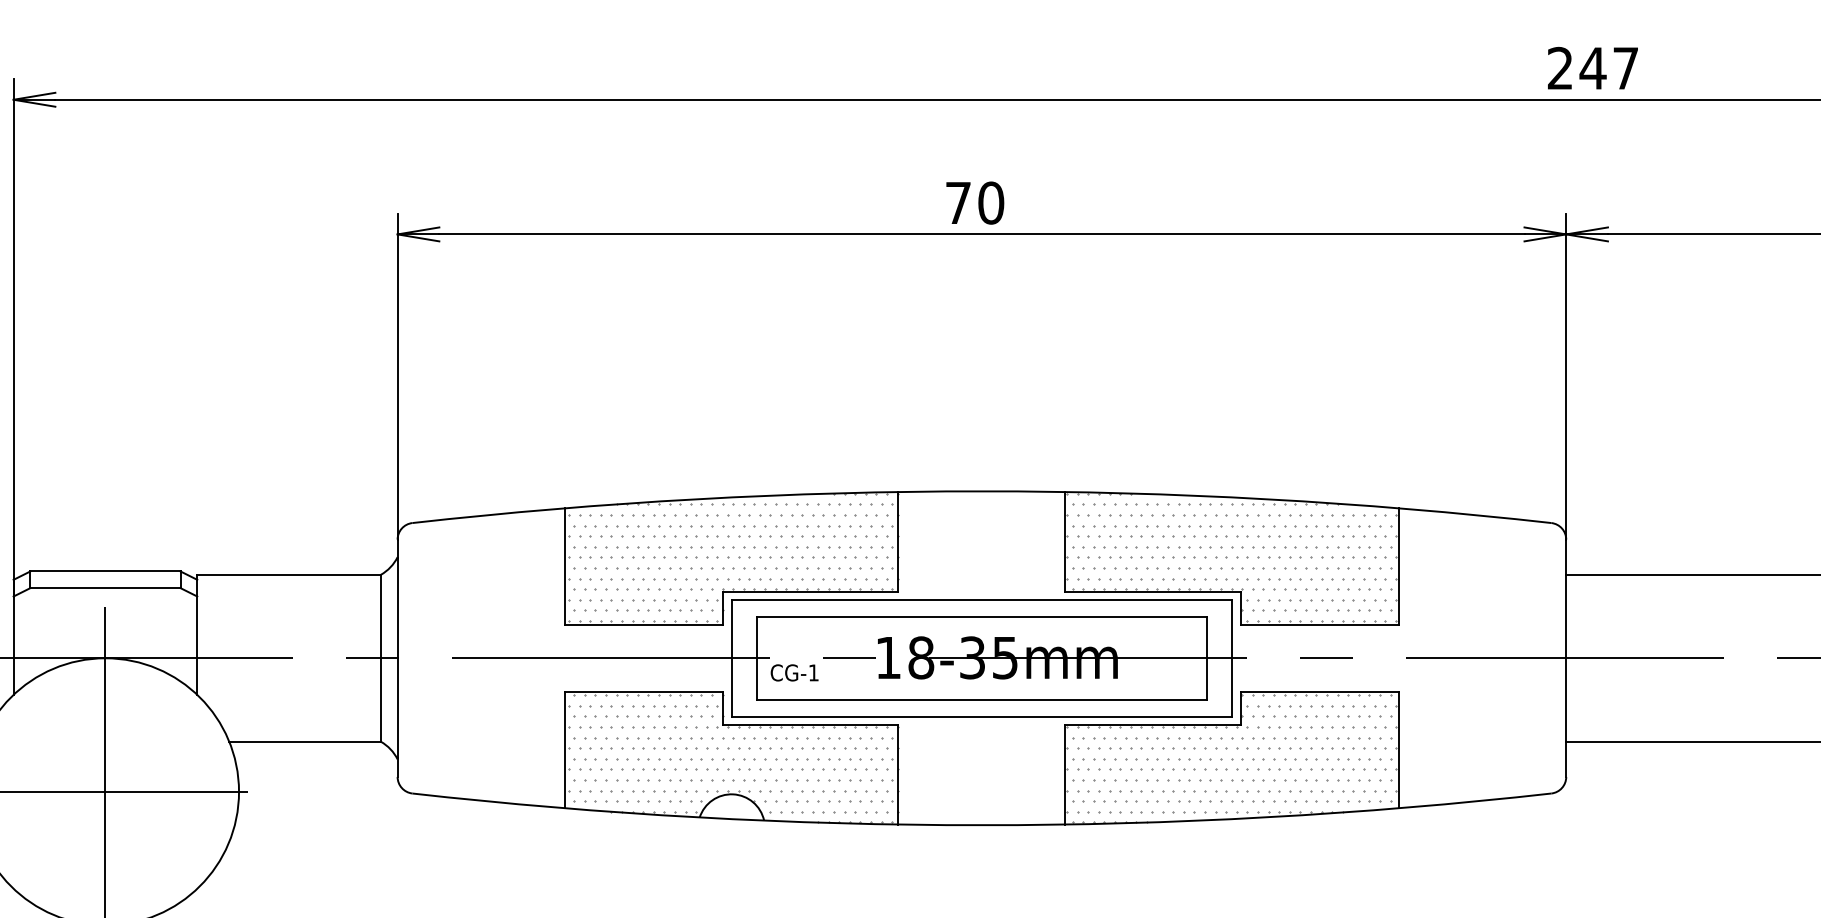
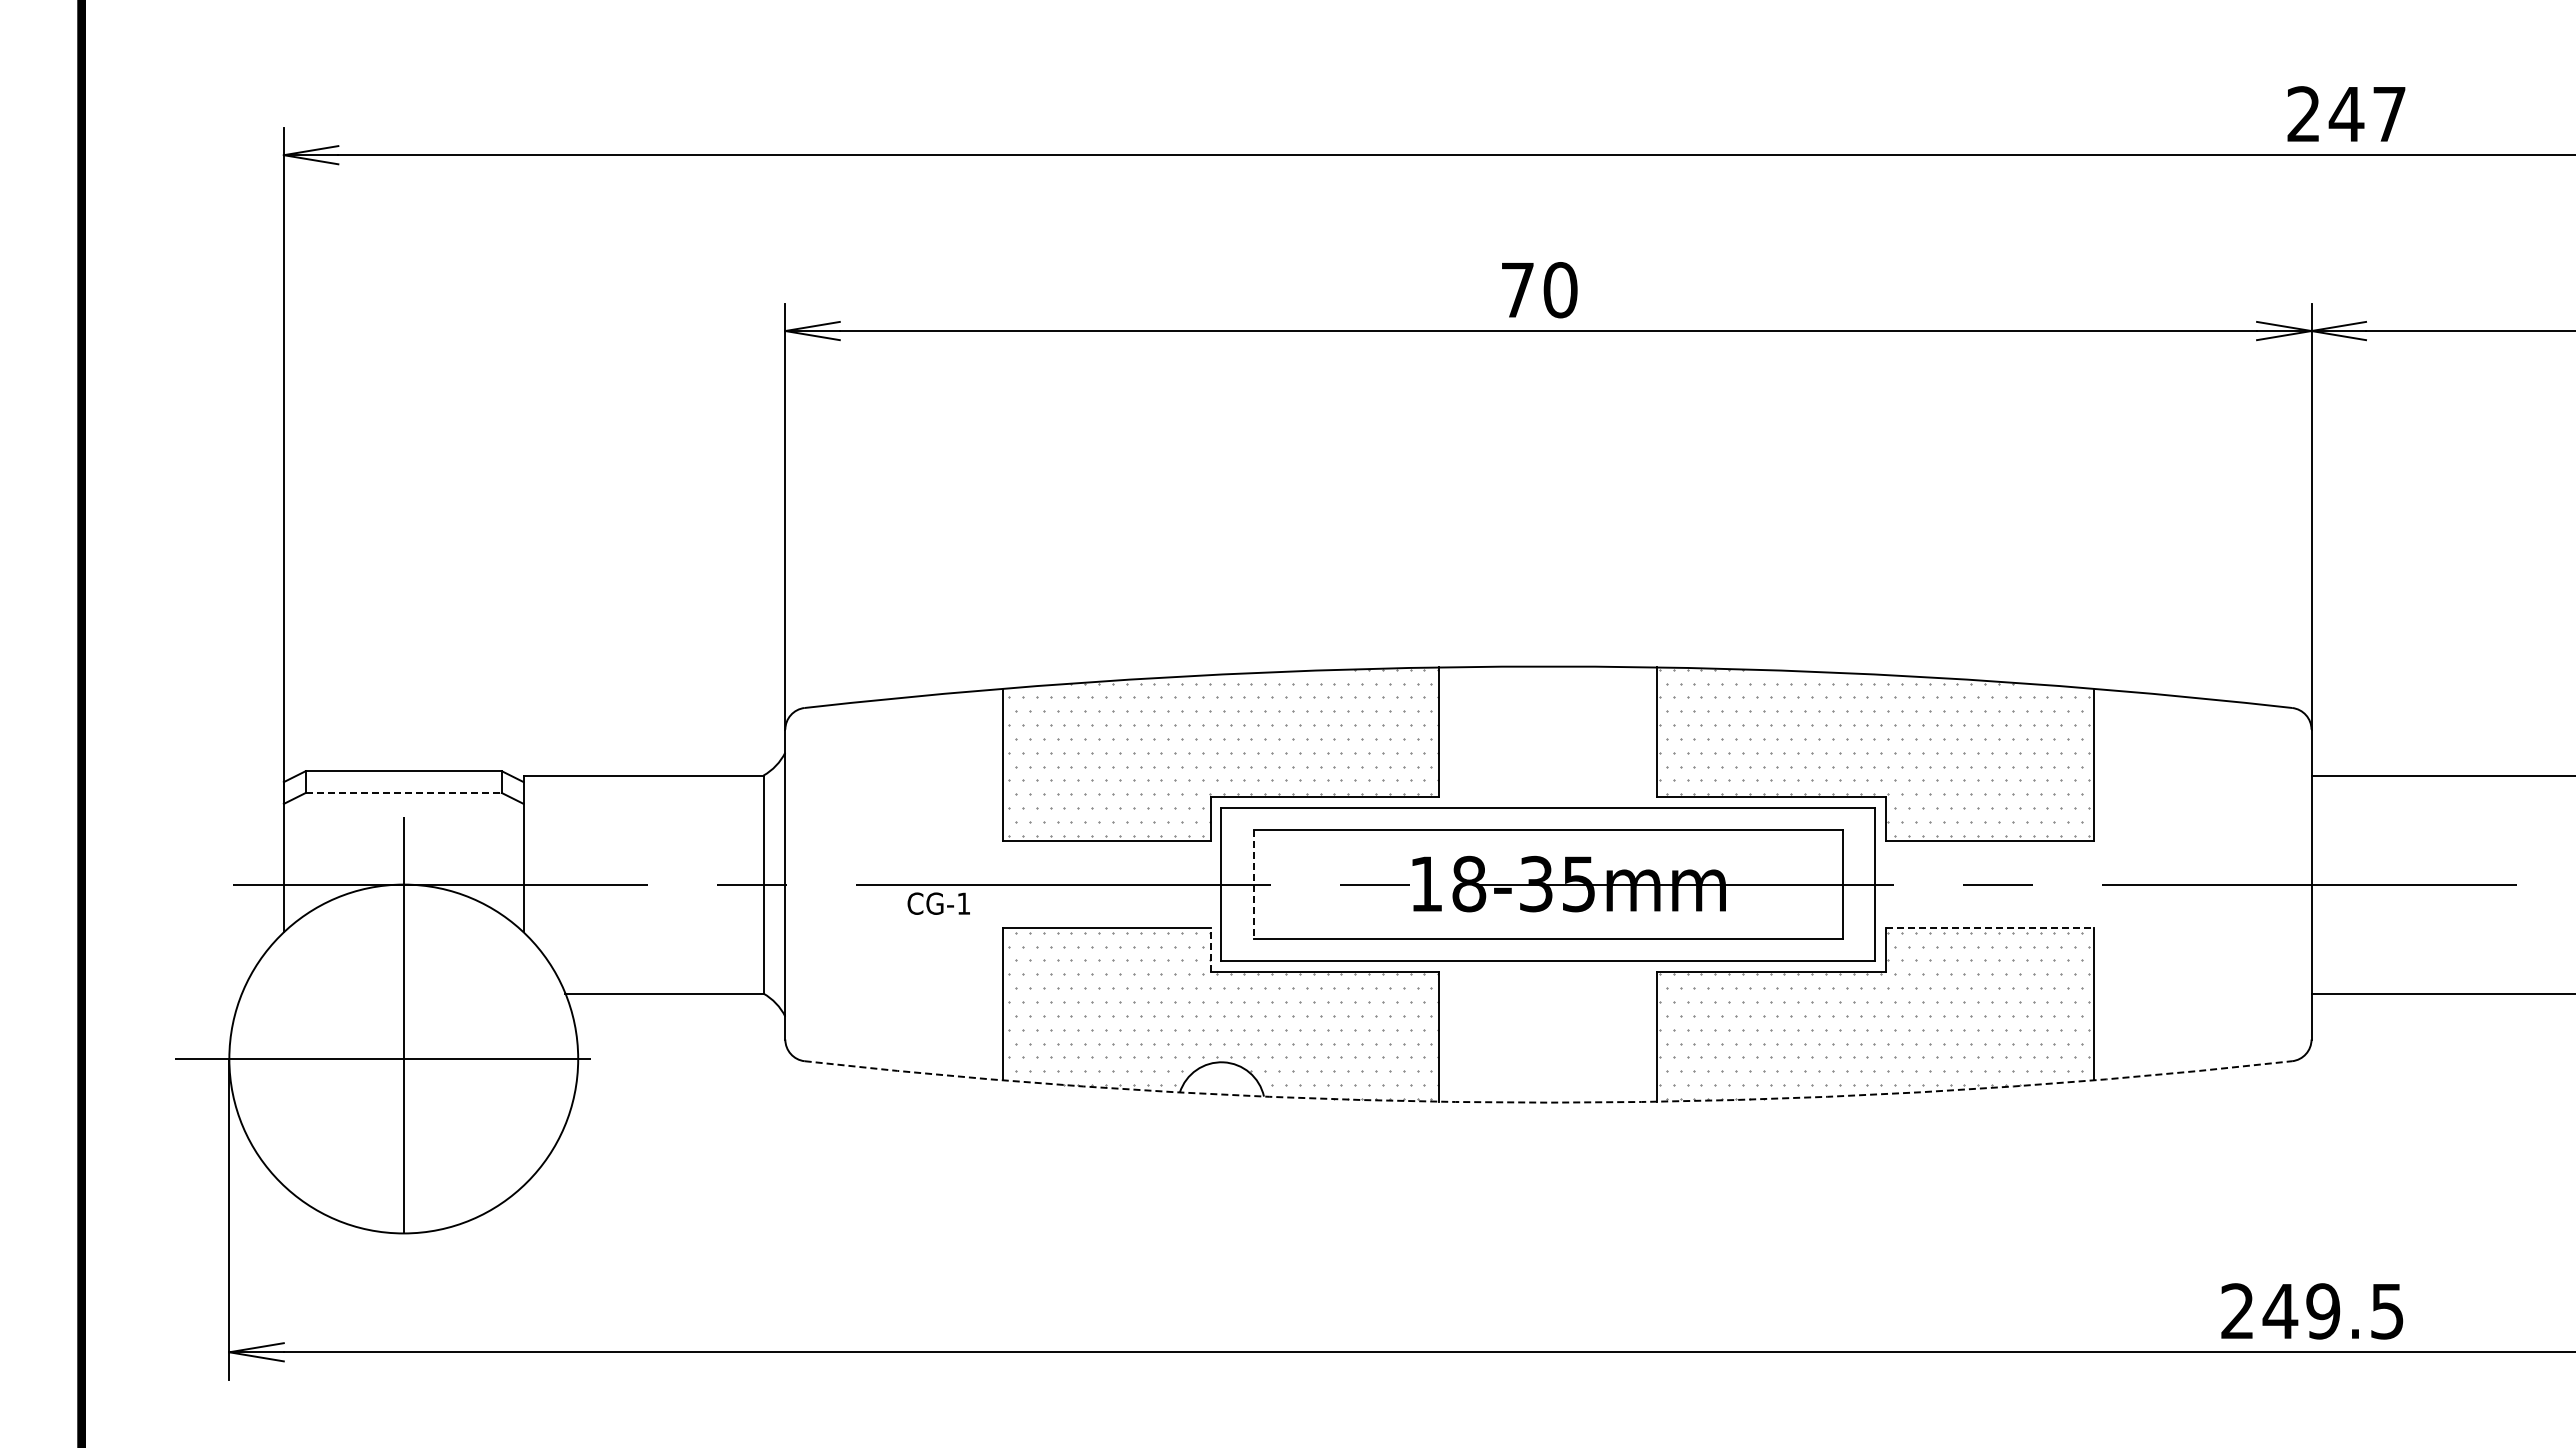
line: (106, 588) -> (404, 793), solid -> dashed
line: (756, 658) -> (1254, 884), solid -> dashed
text: (794, 672) -> (938, 903), moved
line: (1319, 691) -> (1989, 928), solid -> dashed
line: (723, 708) -> (1210, 950), solid -> dashed
arc: (981, 825) -> (1548, 1102), solid -> dashed

